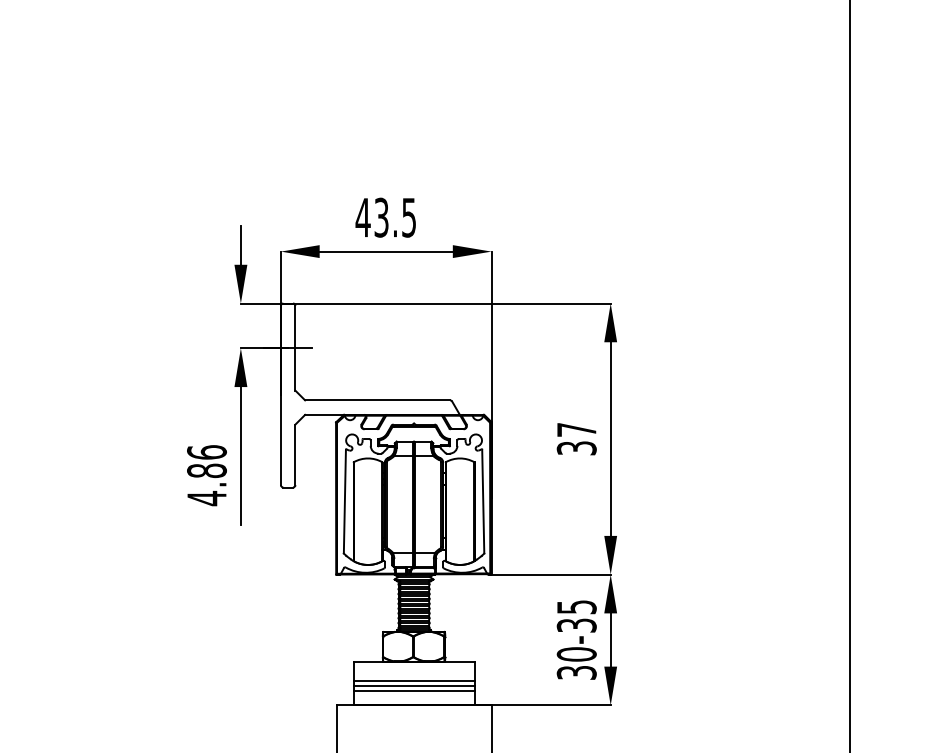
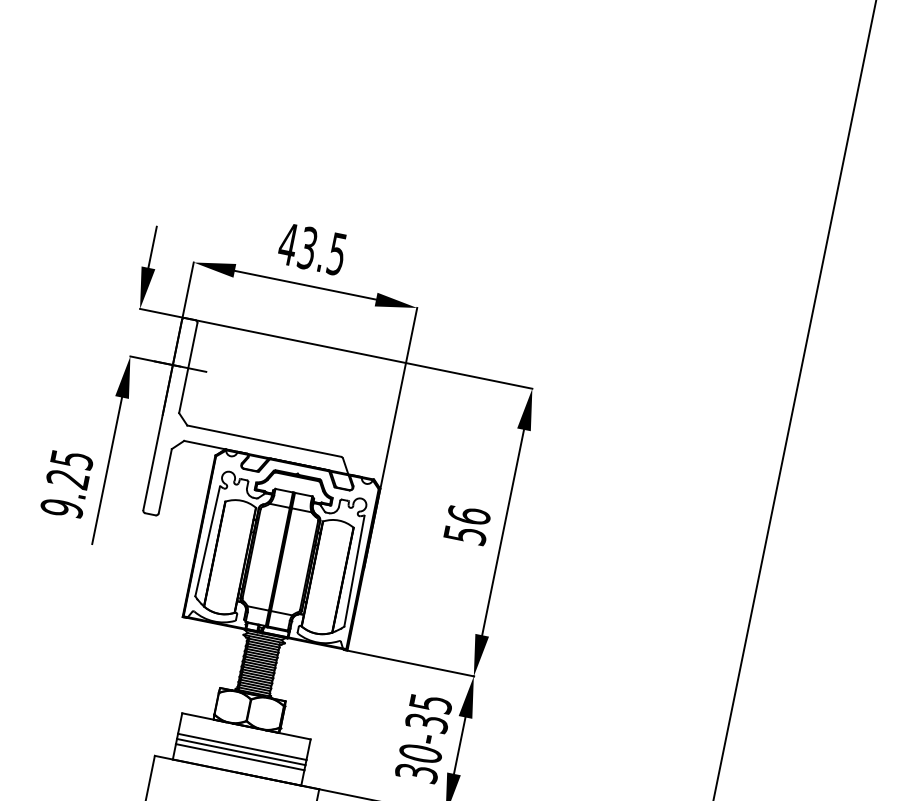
text: (576, 438) -> (466, 524), 37 -> 56
text: (206, 475) -> (66, 483), 4.86 -> 9.25

